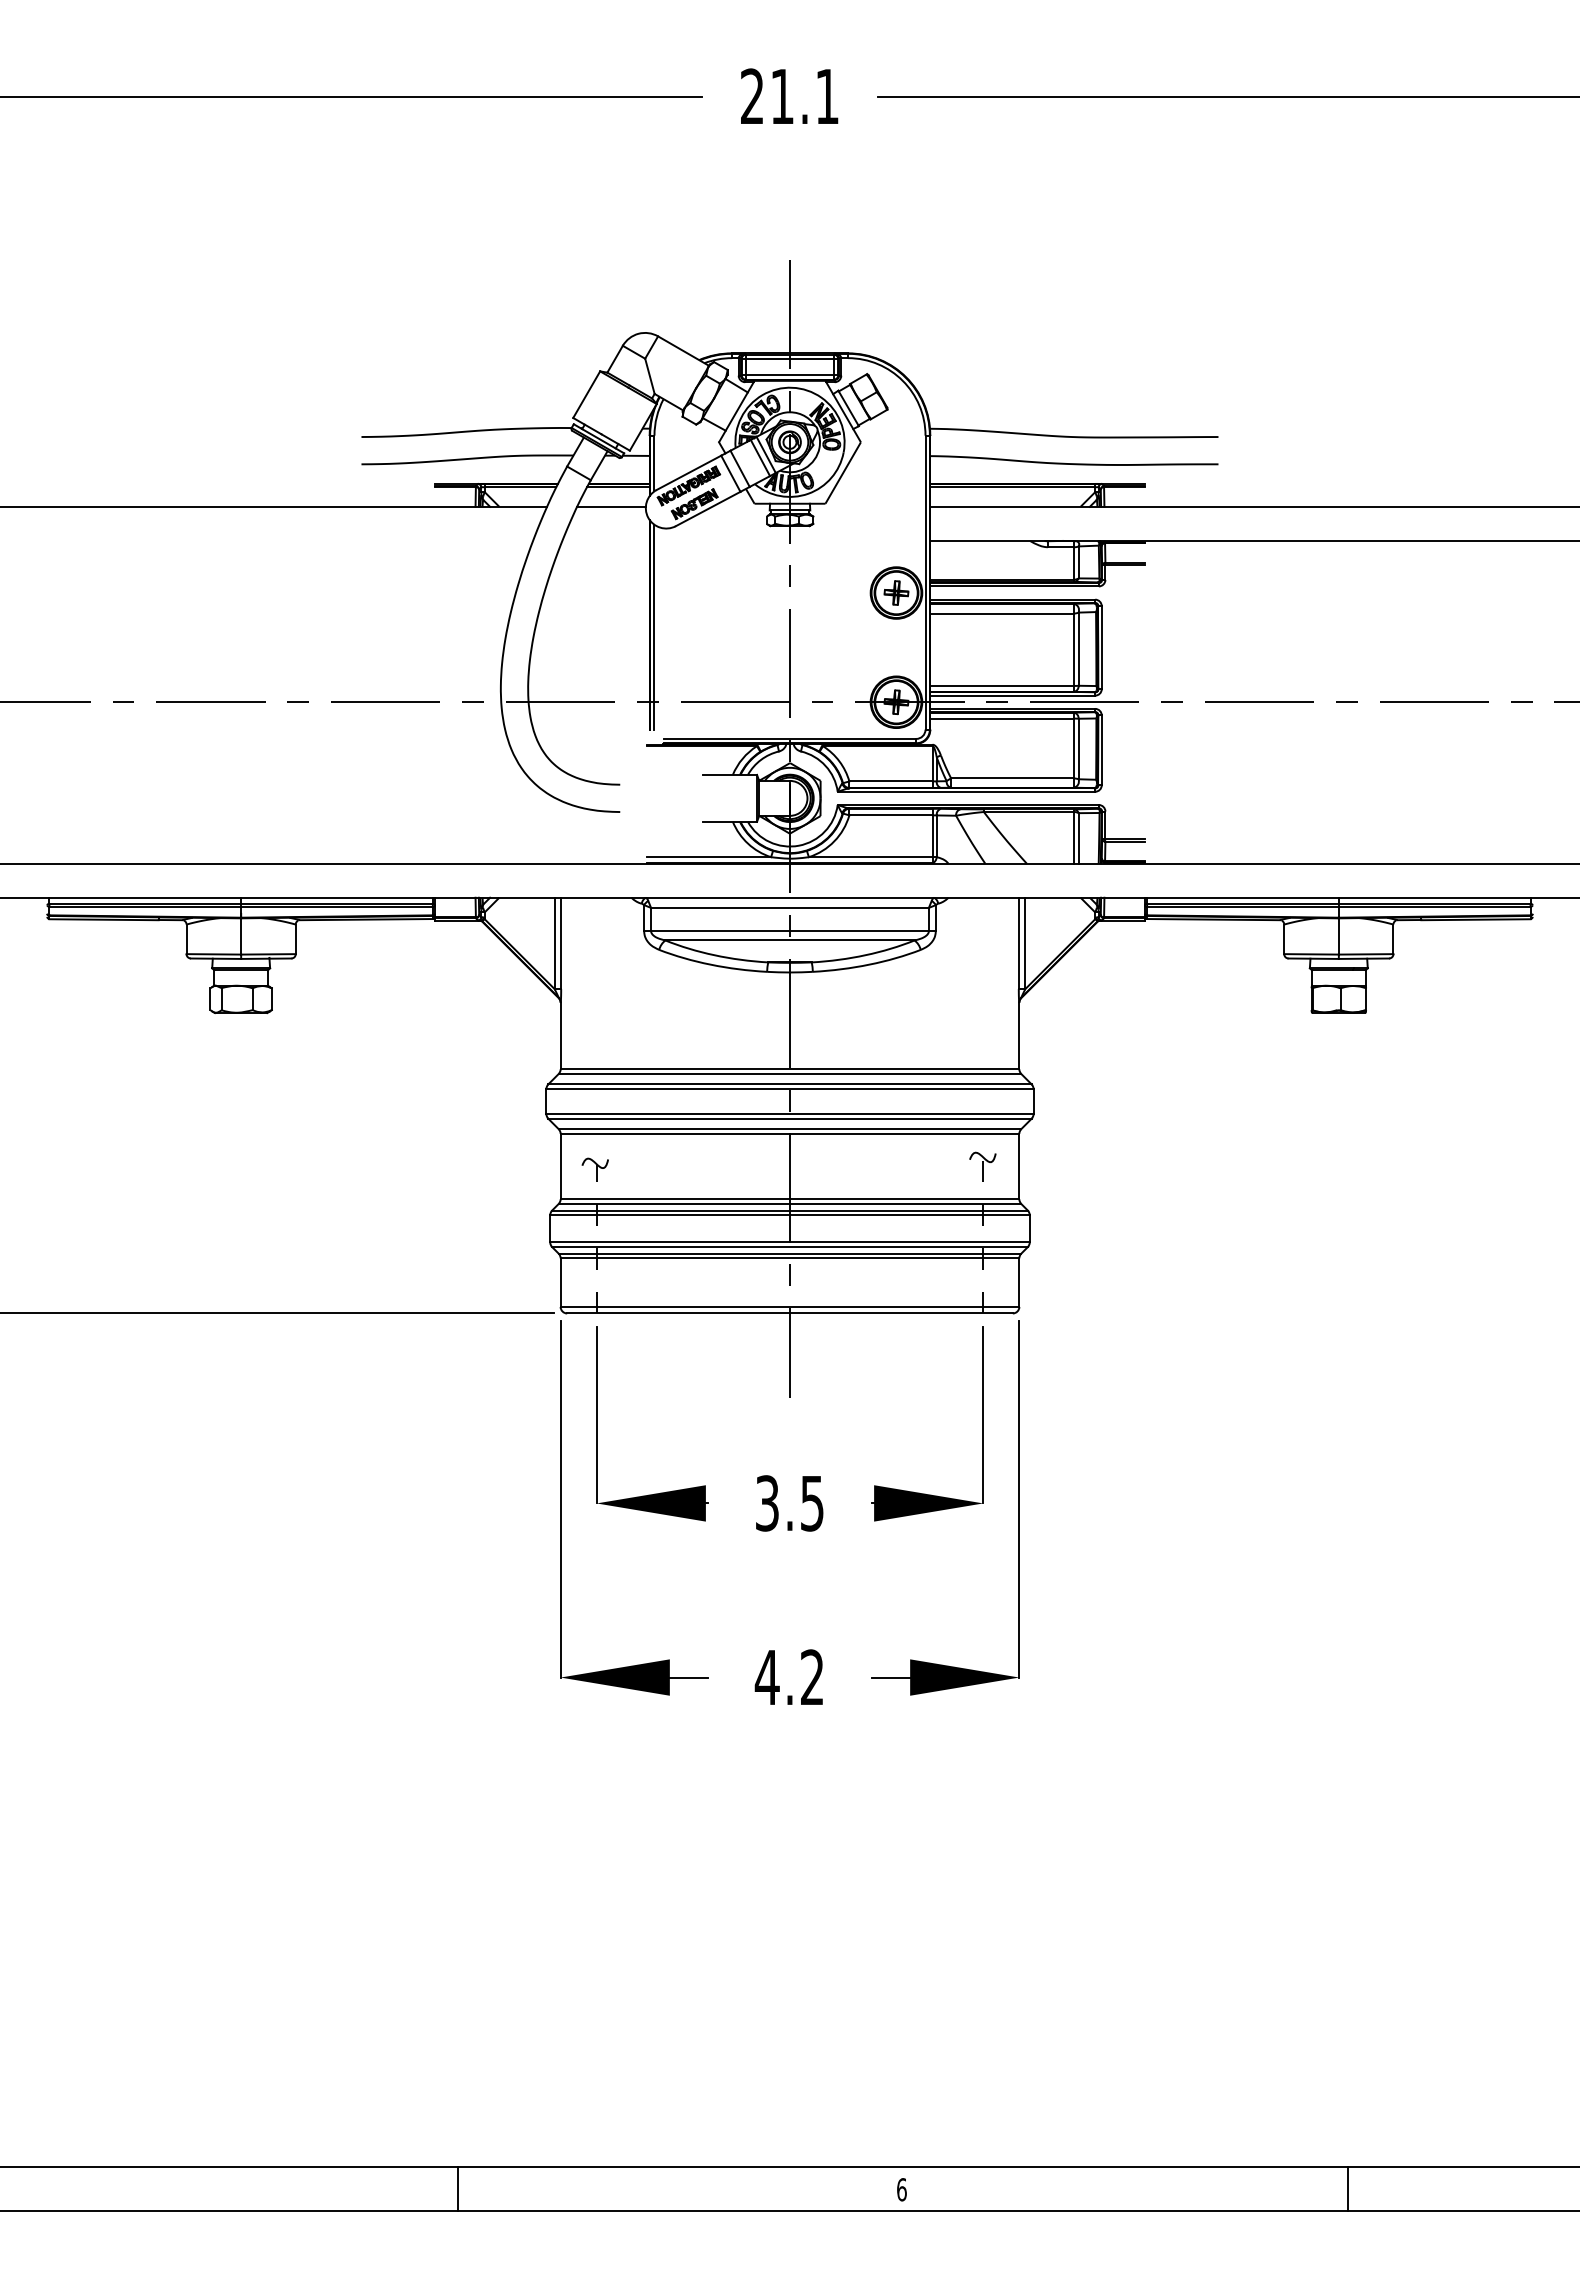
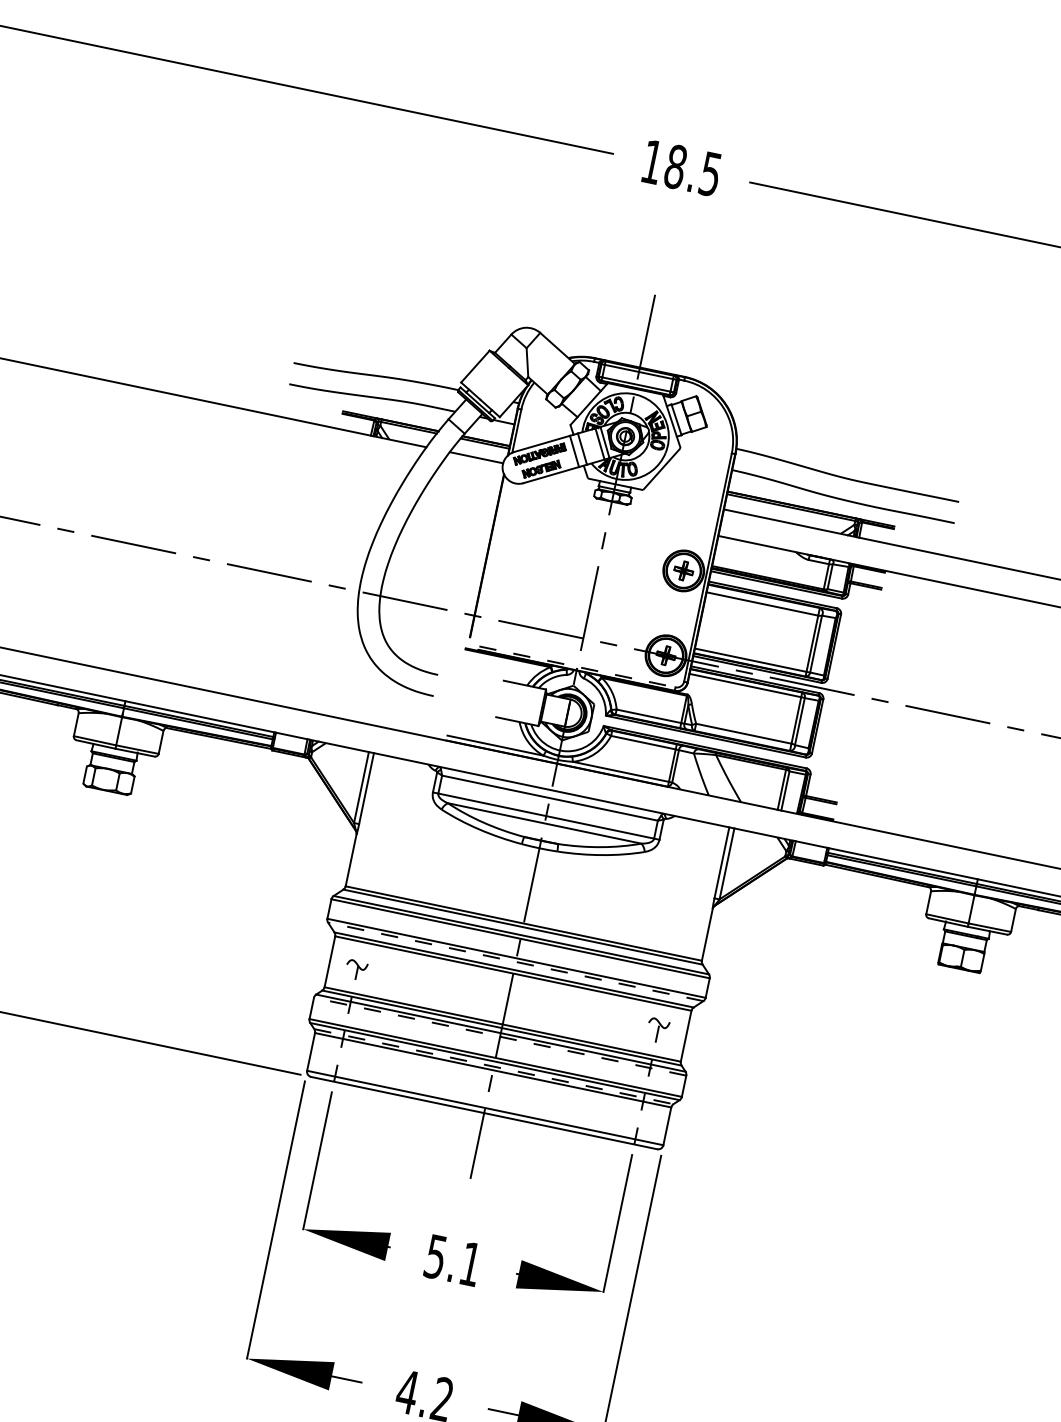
text: (789, 96) -> (681, 167), 21.1 -> 18.5
line: (654, 626) -> (490, 557), removed
line: (790, 738) -> (577, 666), solid -> dashed
line: (790, 1118) -> (516, 961), solid -> dashed
line: (790, 1215) -> (500, 1037), solid -> dashed
line: (790, 1253) -> (494, 1066), solid -> dashed
text: (789, 1503) -> (452, 1260), 3.5 -> 5.1

